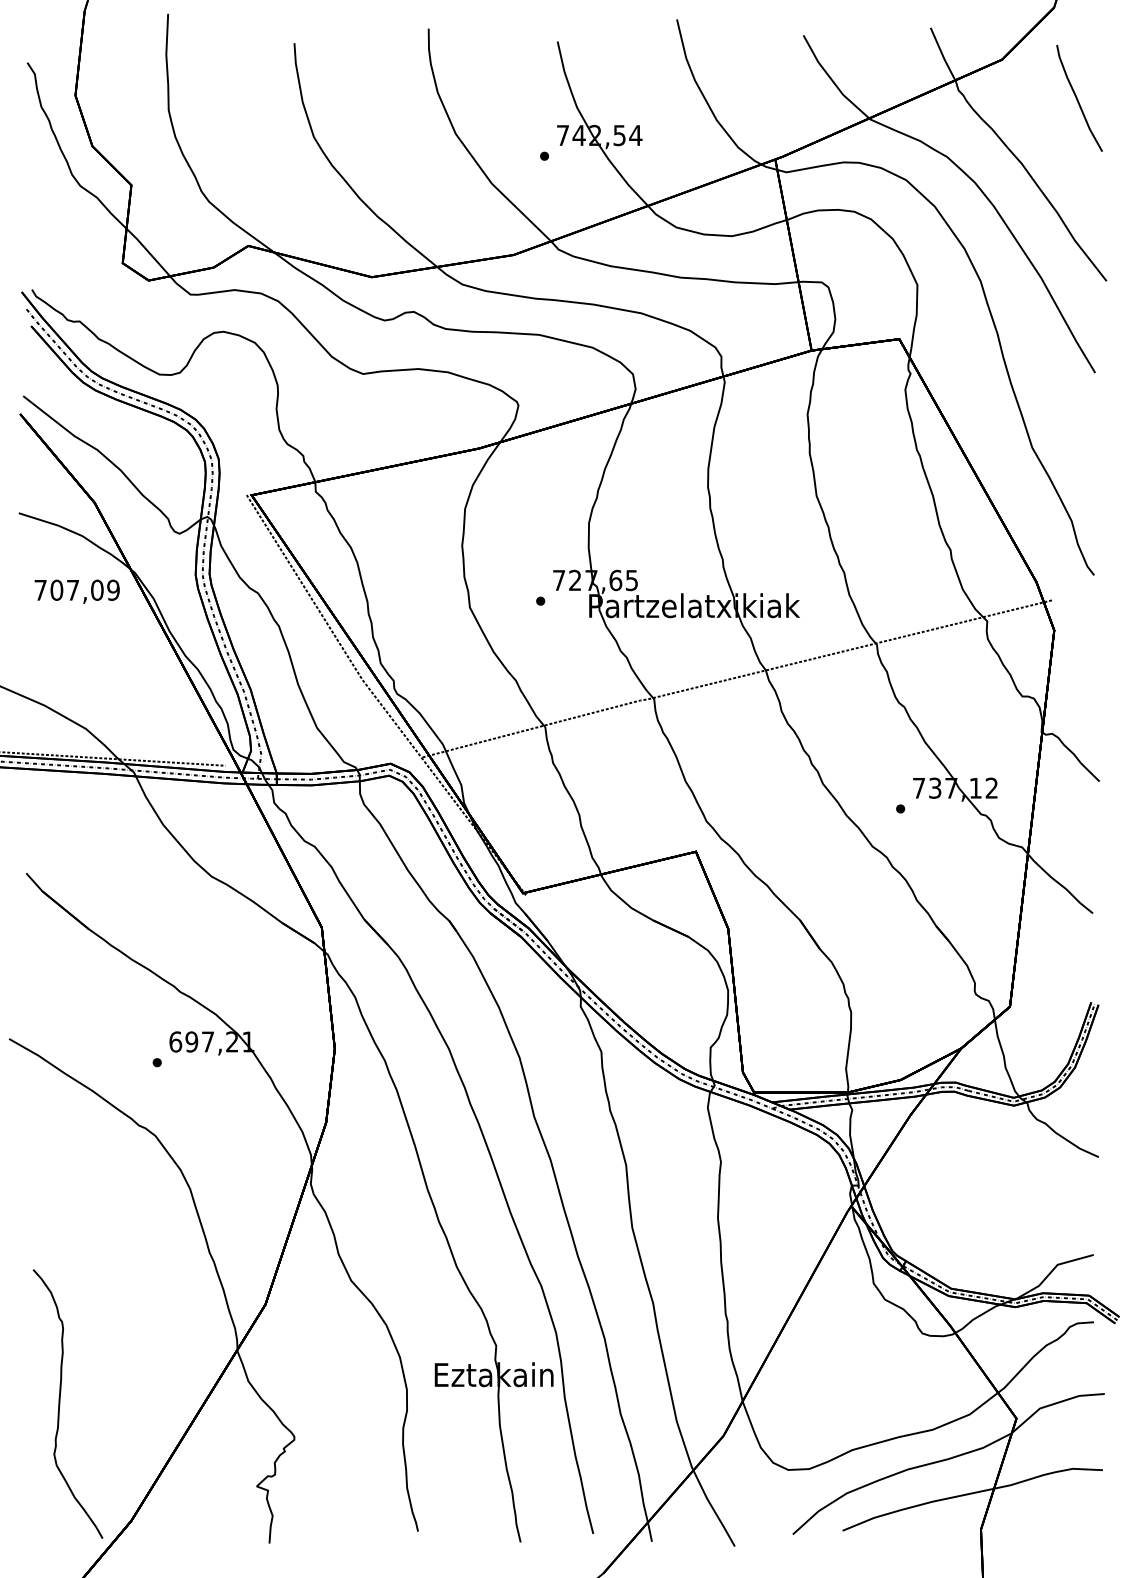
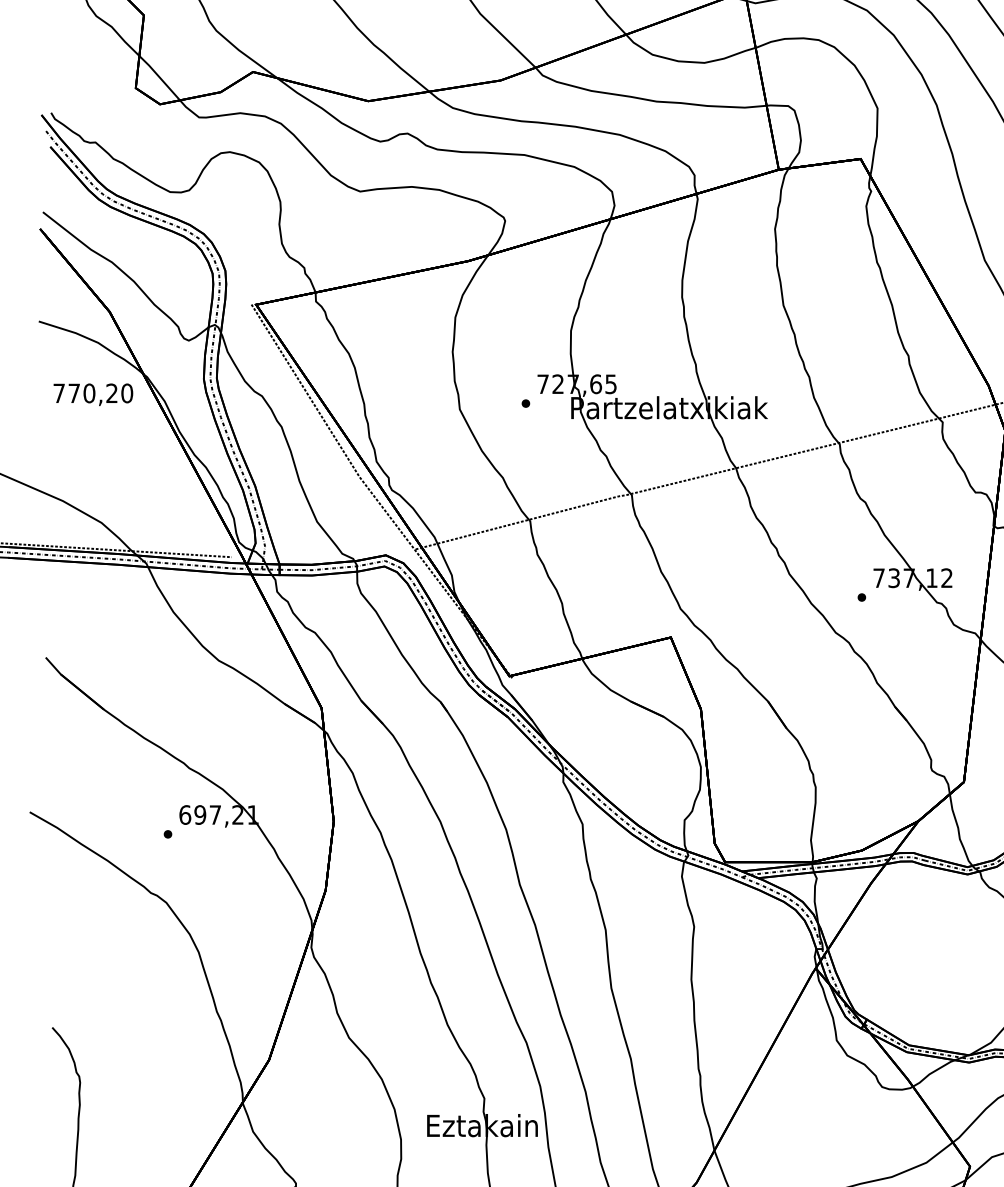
text: (84, 589) -> (100, 392), 707,09 -> 770,20

